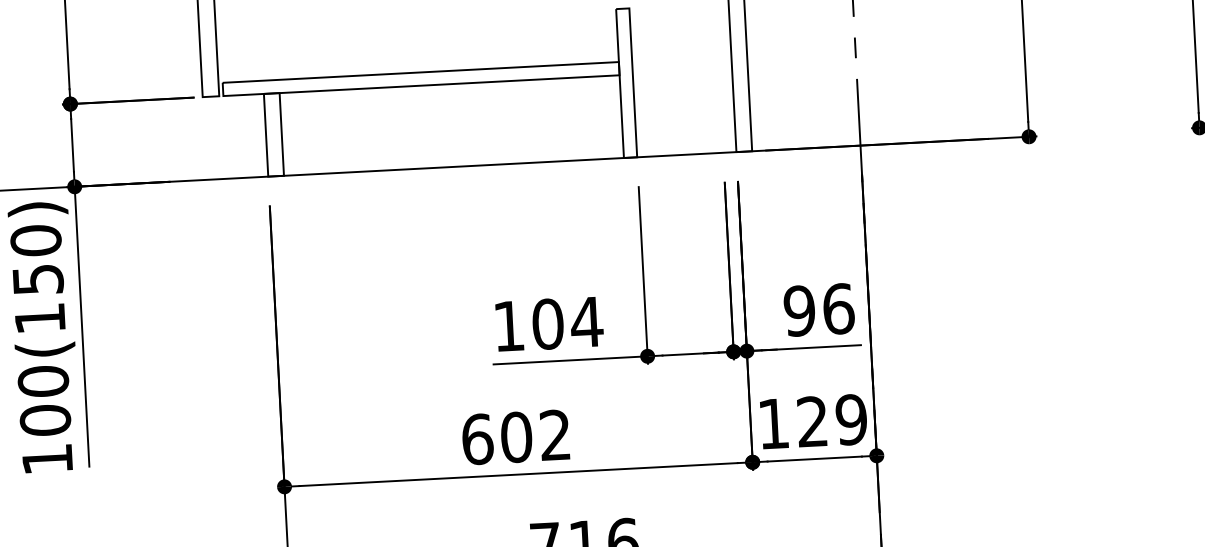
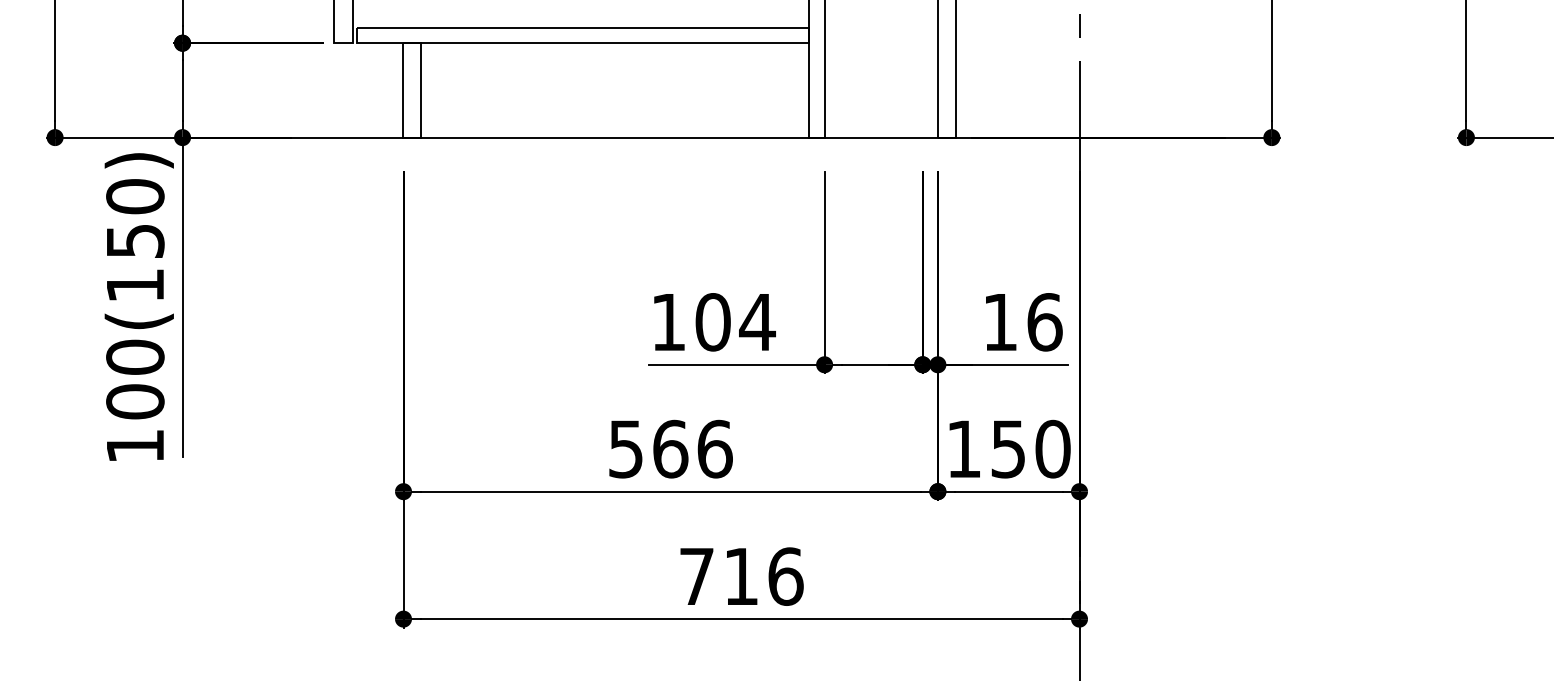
text: (798, 311) -> (999, 322), 96 -> 16
text: (831, 420) -> (1030, 448), 129 -> 150
text: (516, 436) -> (670, 448), 602 -> 566

